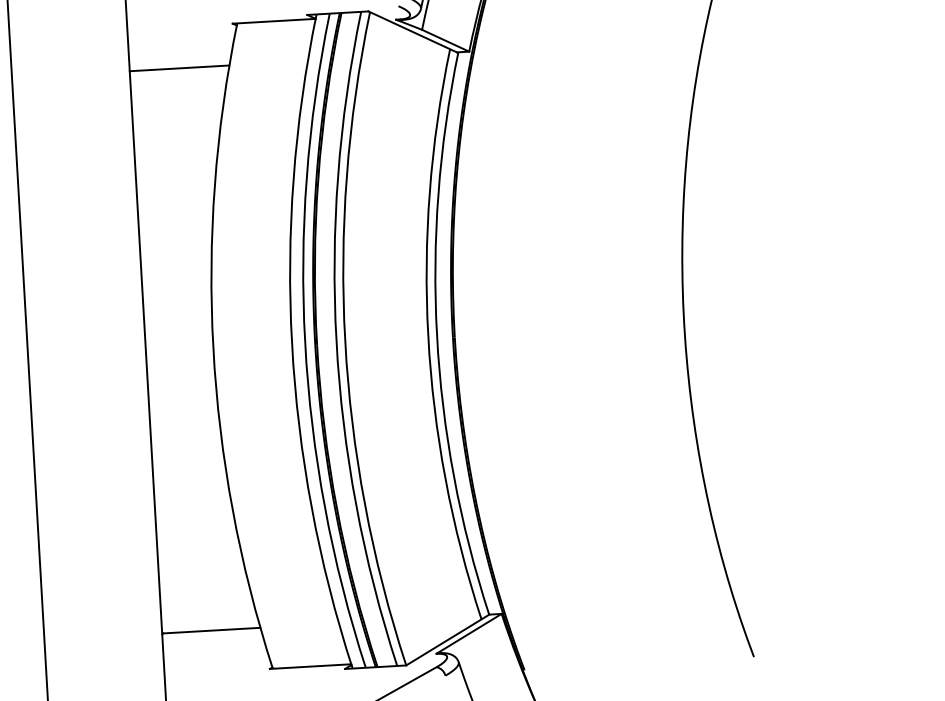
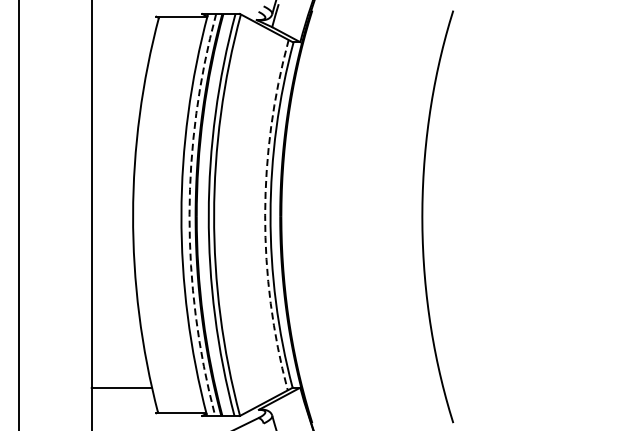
line: (178, 68) -> (121, 42), removed
arc: (428, 336) -> (265, 215), solid -> dashed
arc: (305, 342) -> (189, 214), solid -> dashed

